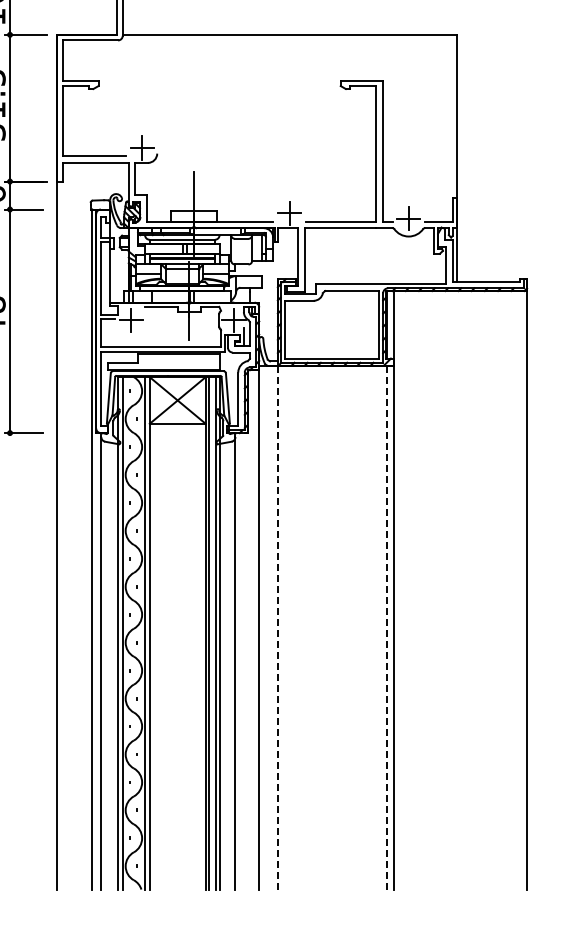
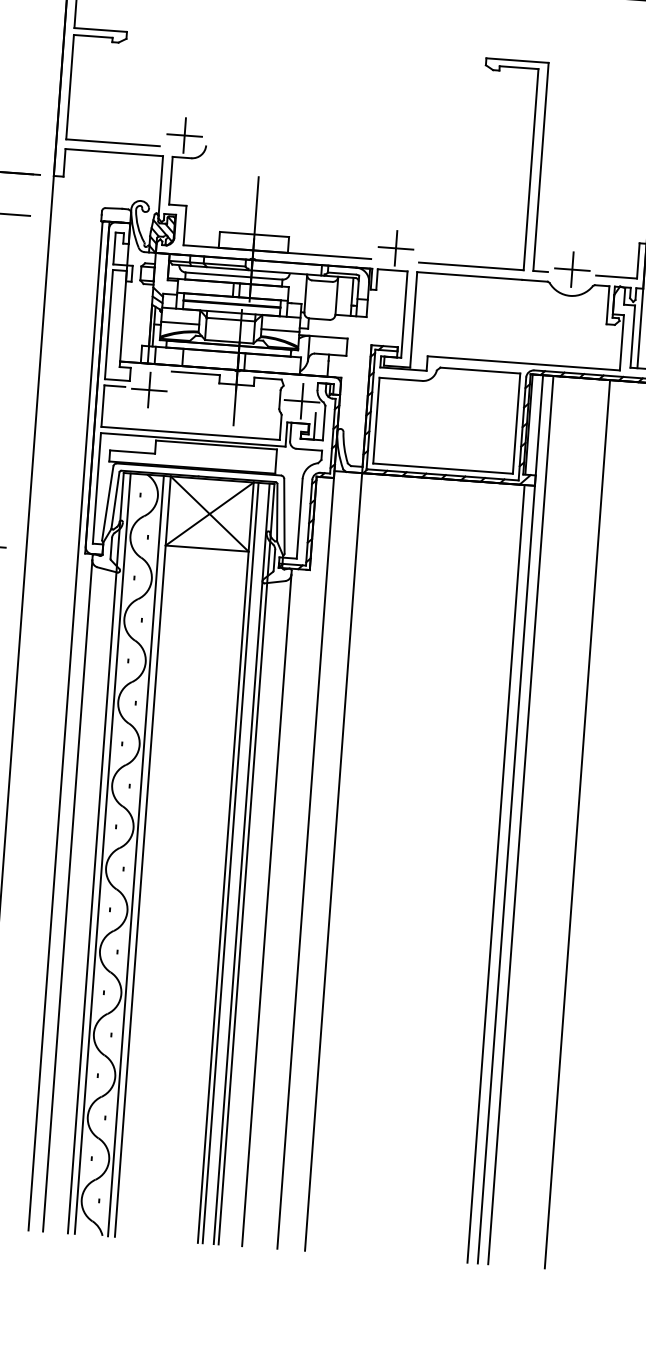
line: (401, 590) -> (521, 820), added
line: (439, 590) -> (577, 824), added
line: (277, 628) -> (332, 863), dashed -> solid
line: (387, 628) -> (496, 875), dashed -> solid

